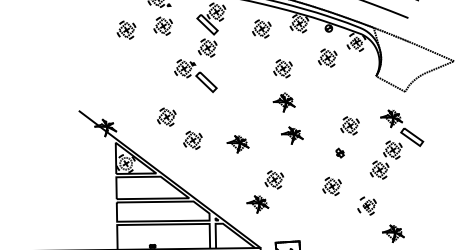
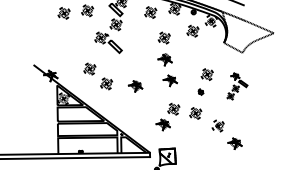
part: (397, 144) -> (237, 86), size x0.6
part: (264, 191) -> (167, 116), moved

